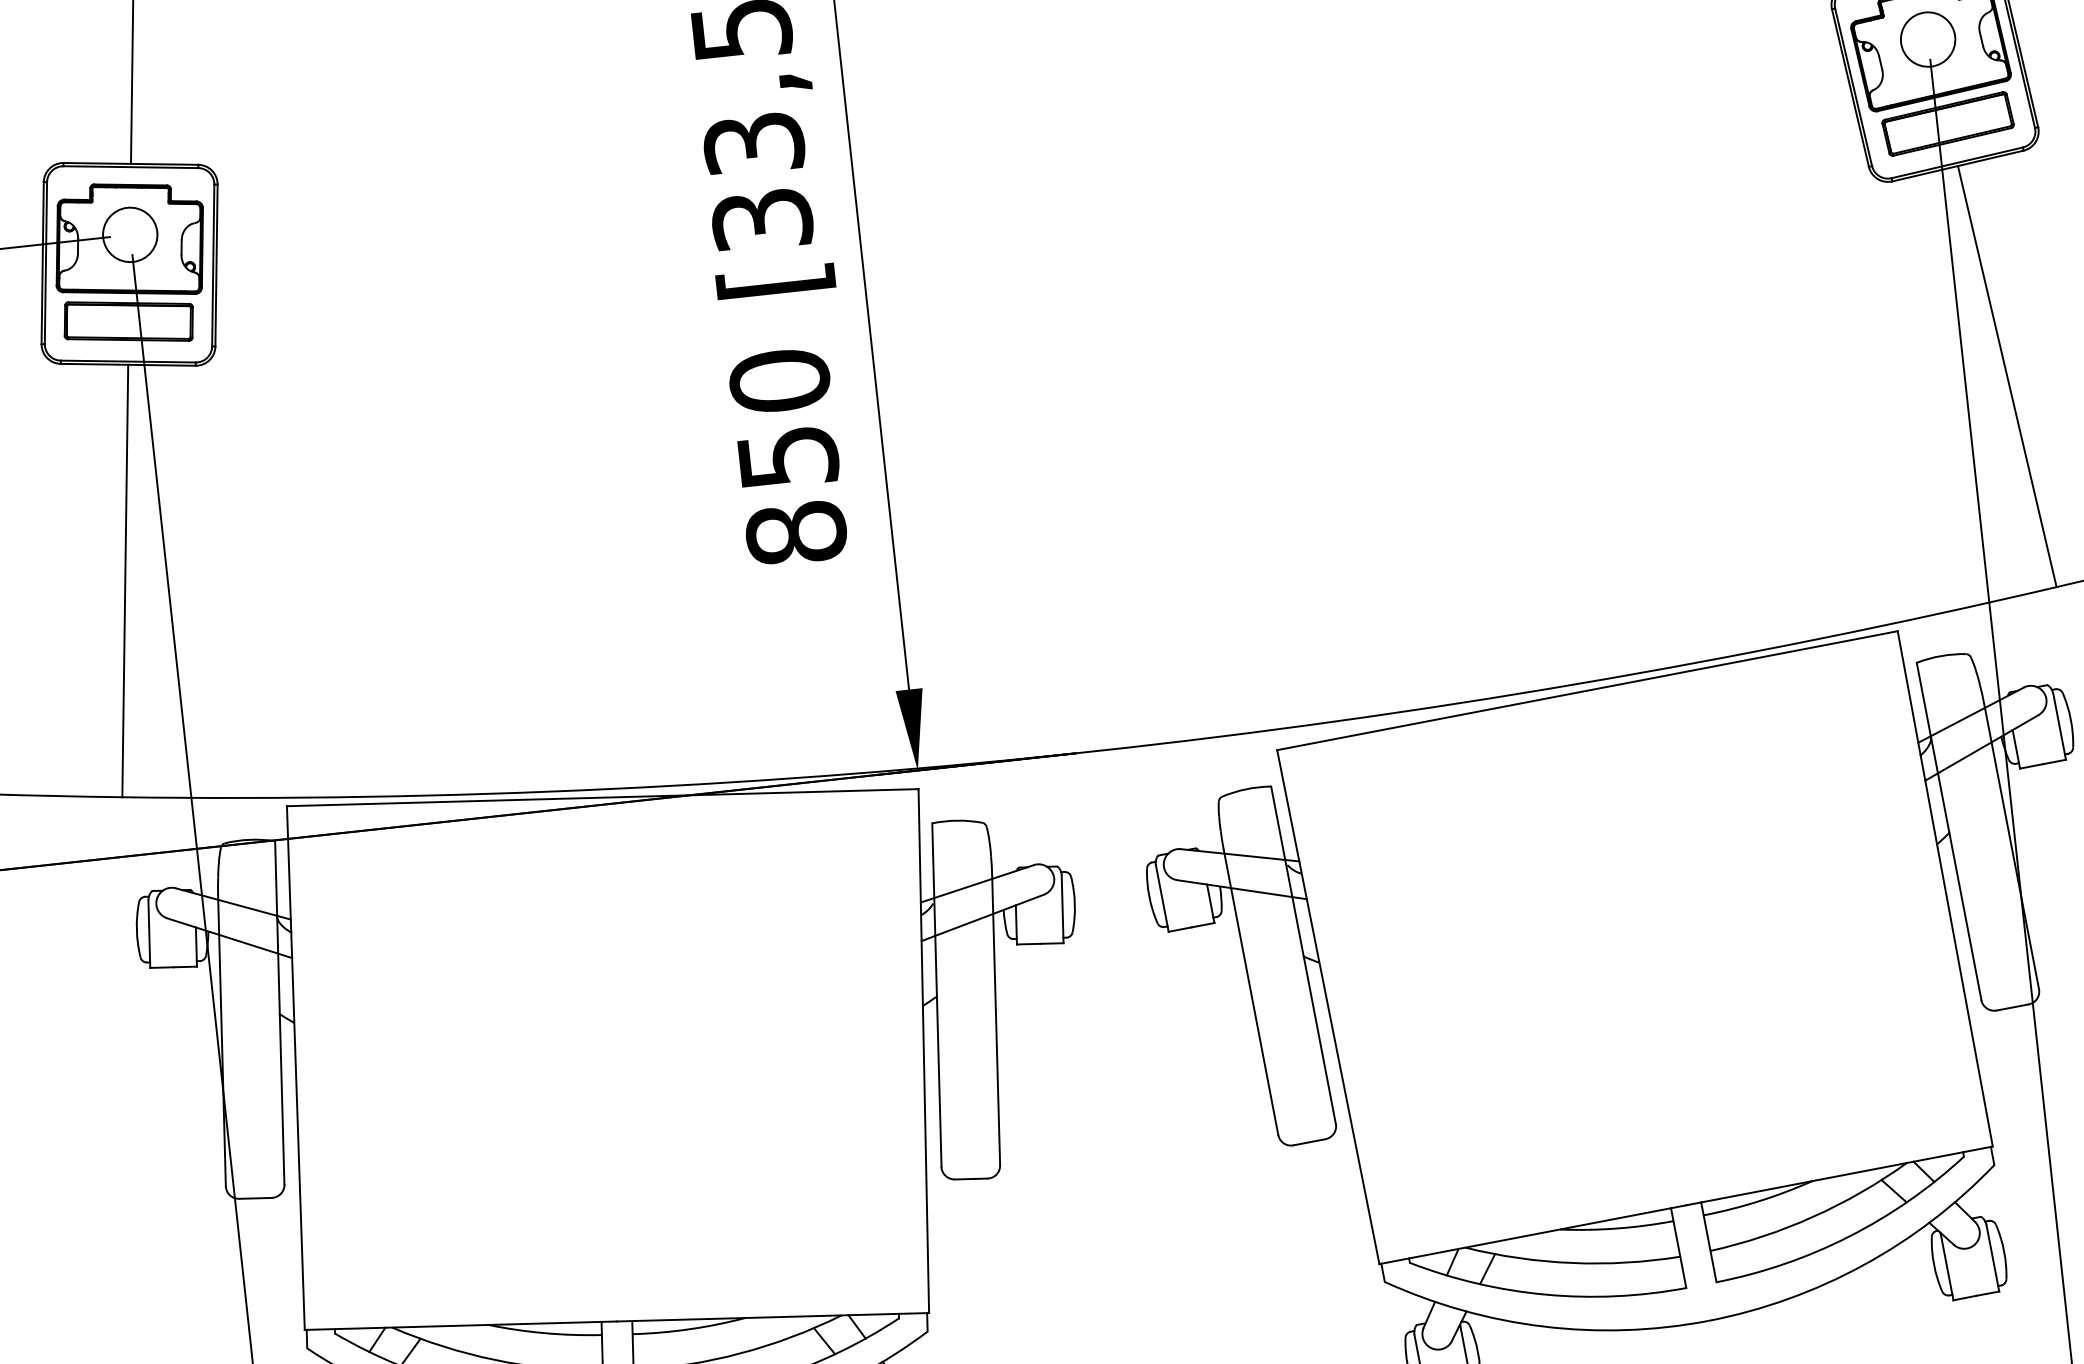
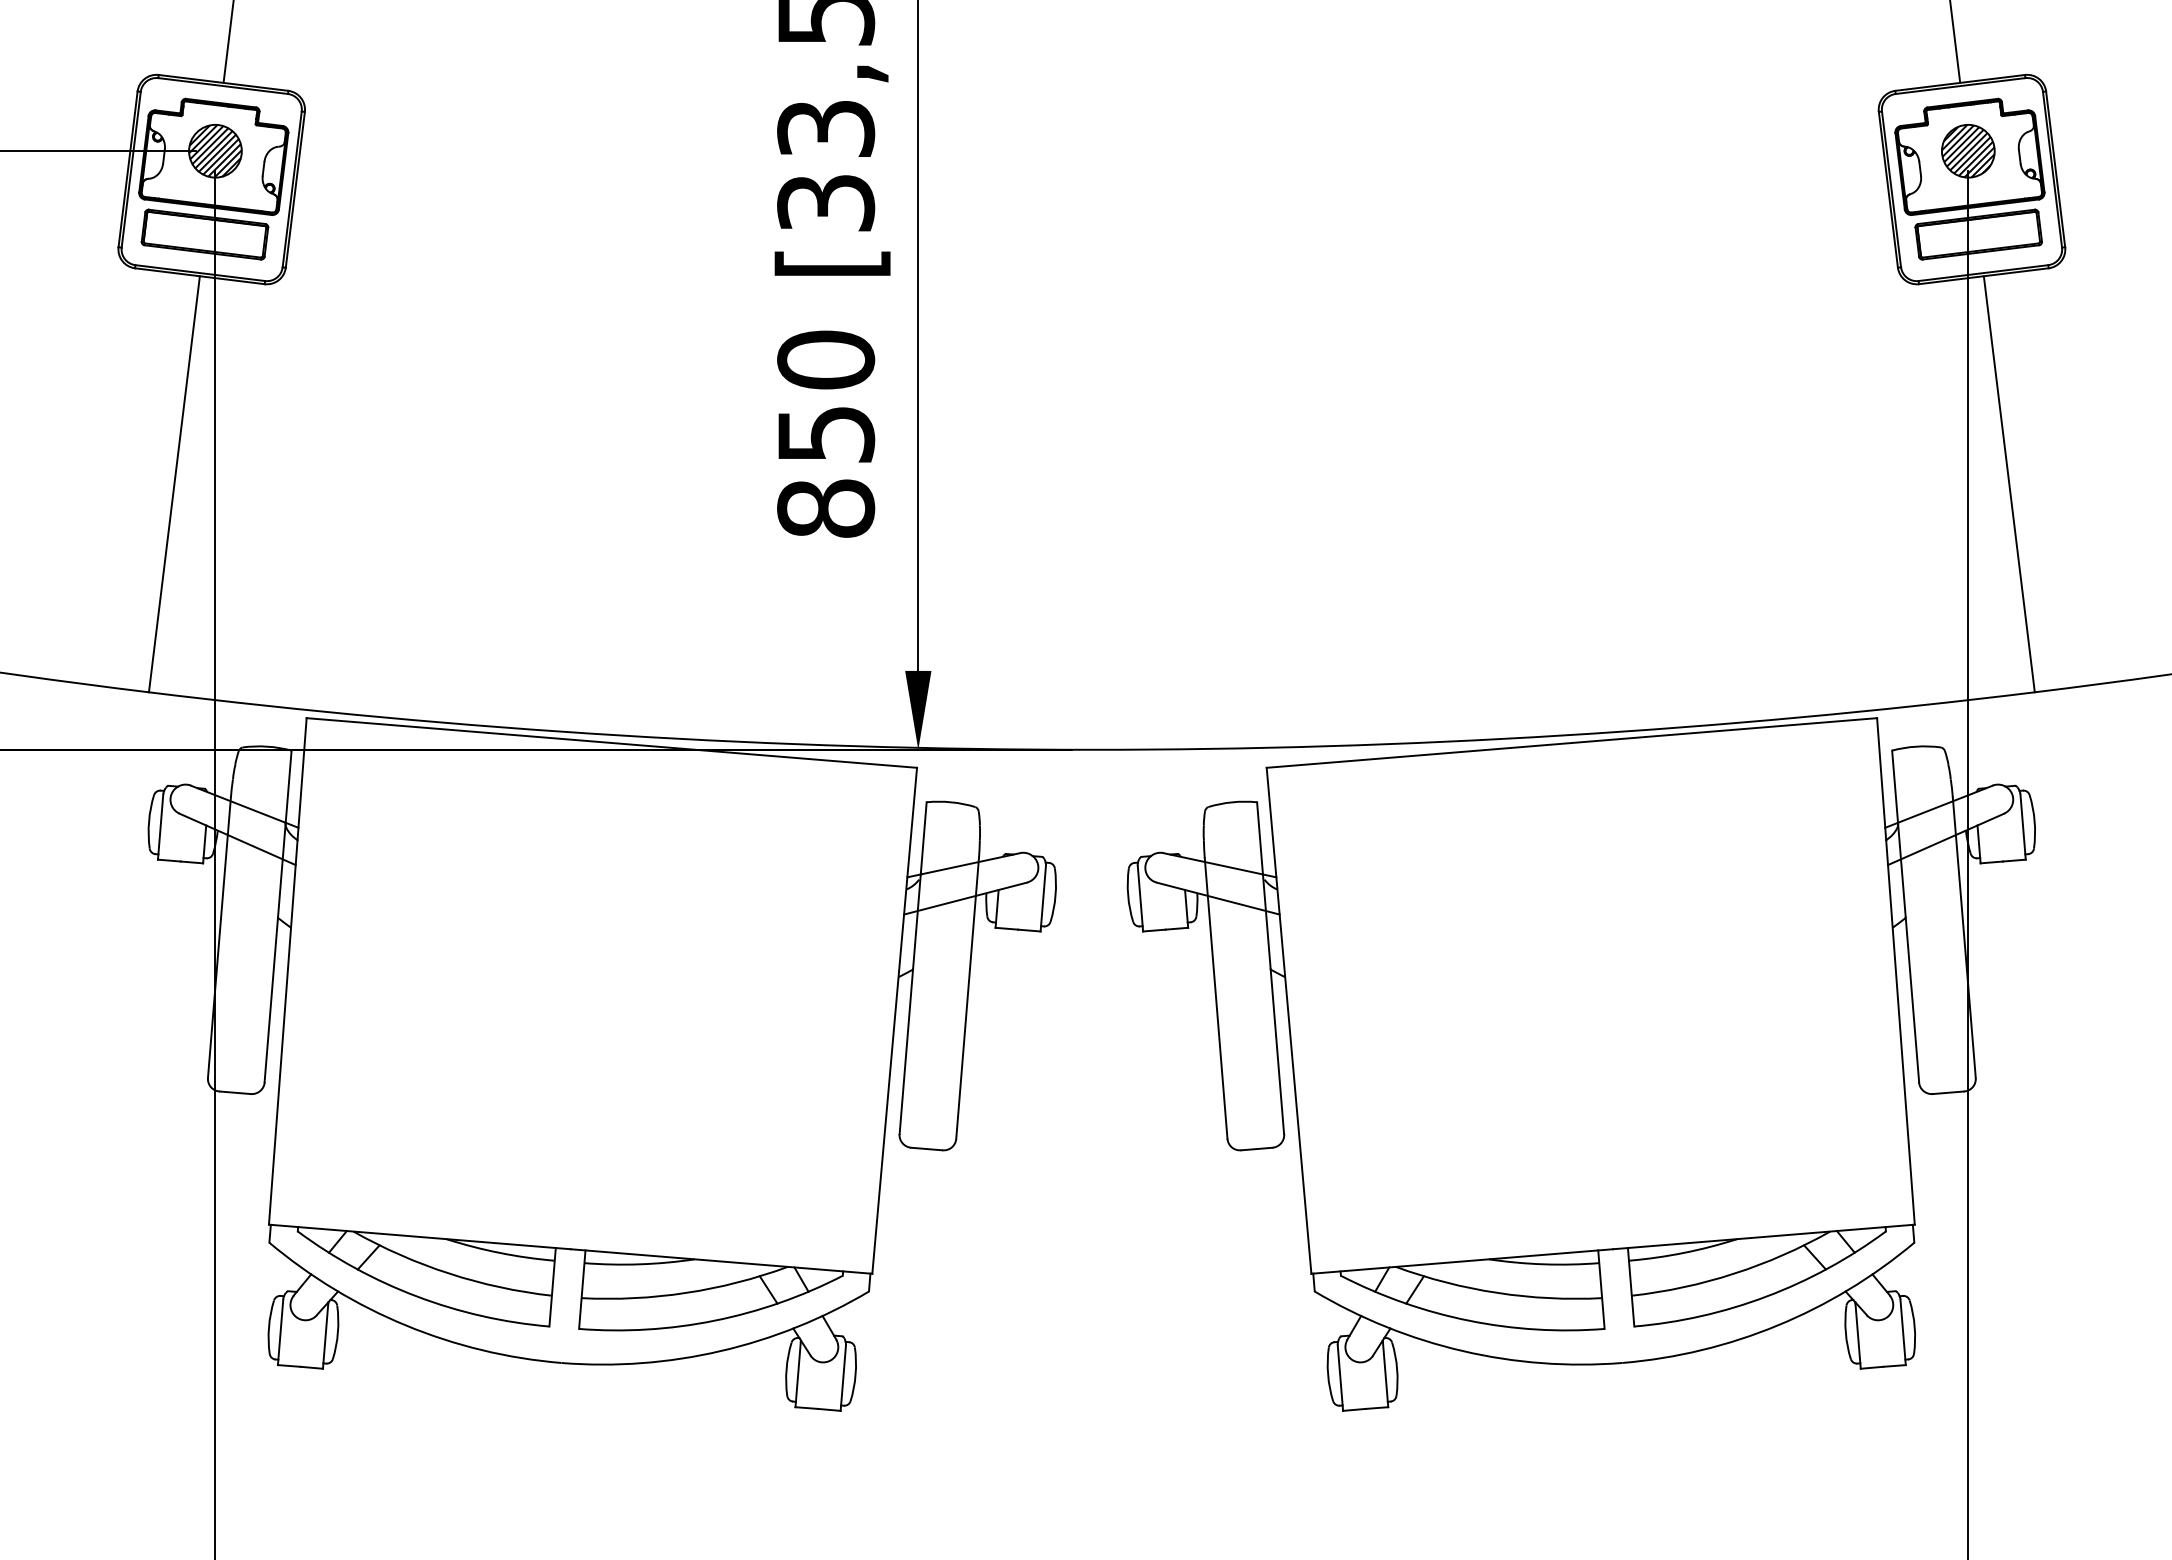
hatch: (1927, 38) -> (1967, 150), added
hatch: (130, 234) -> (215, 150), added

